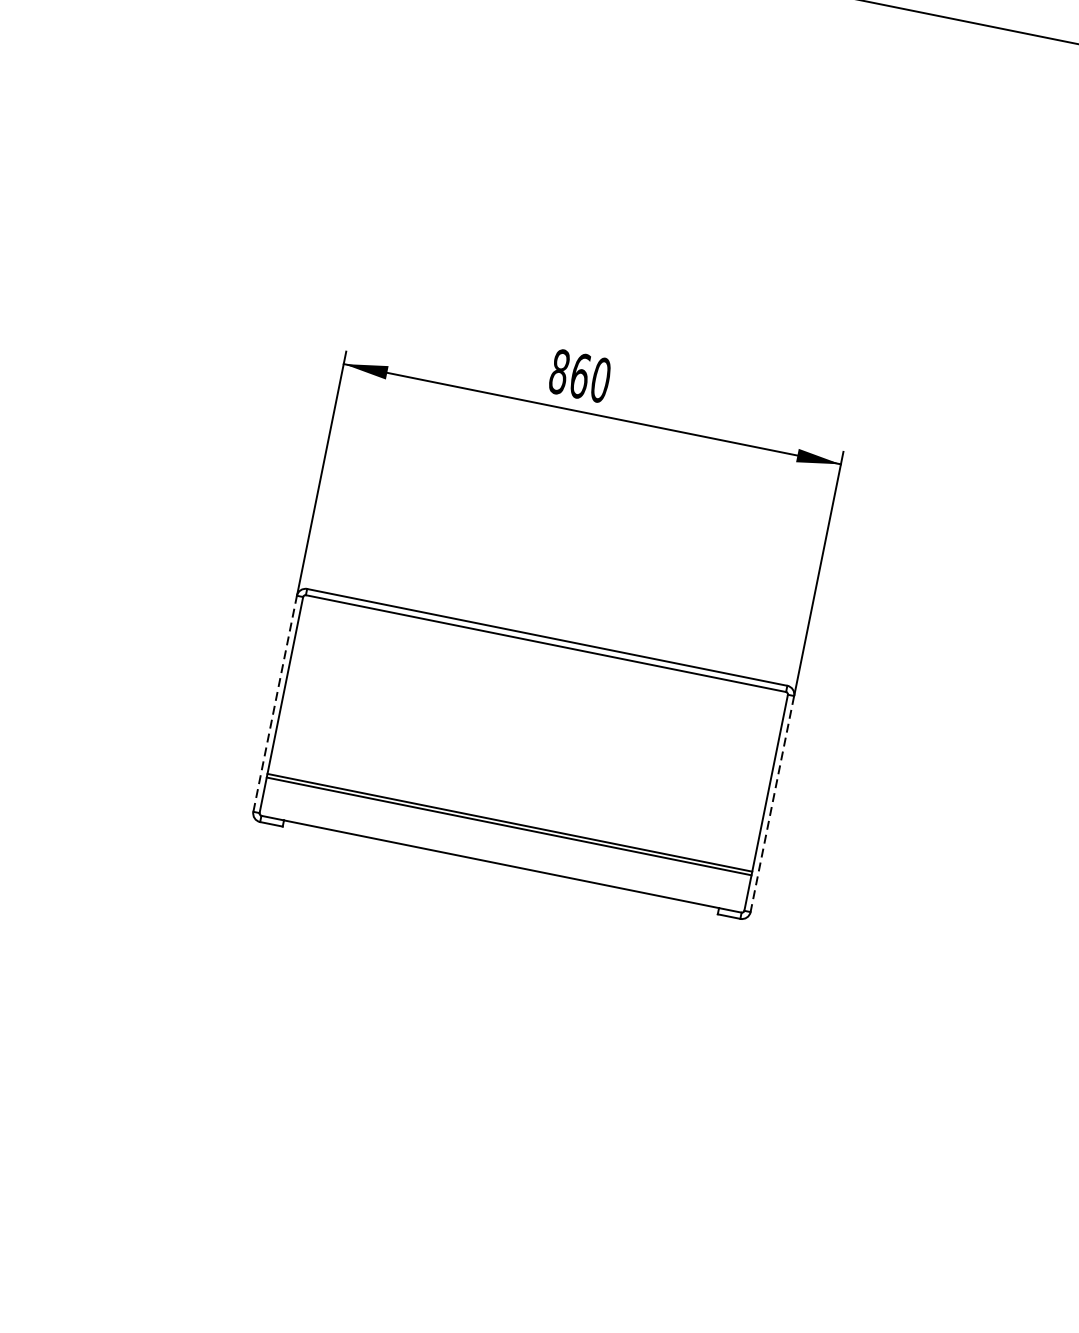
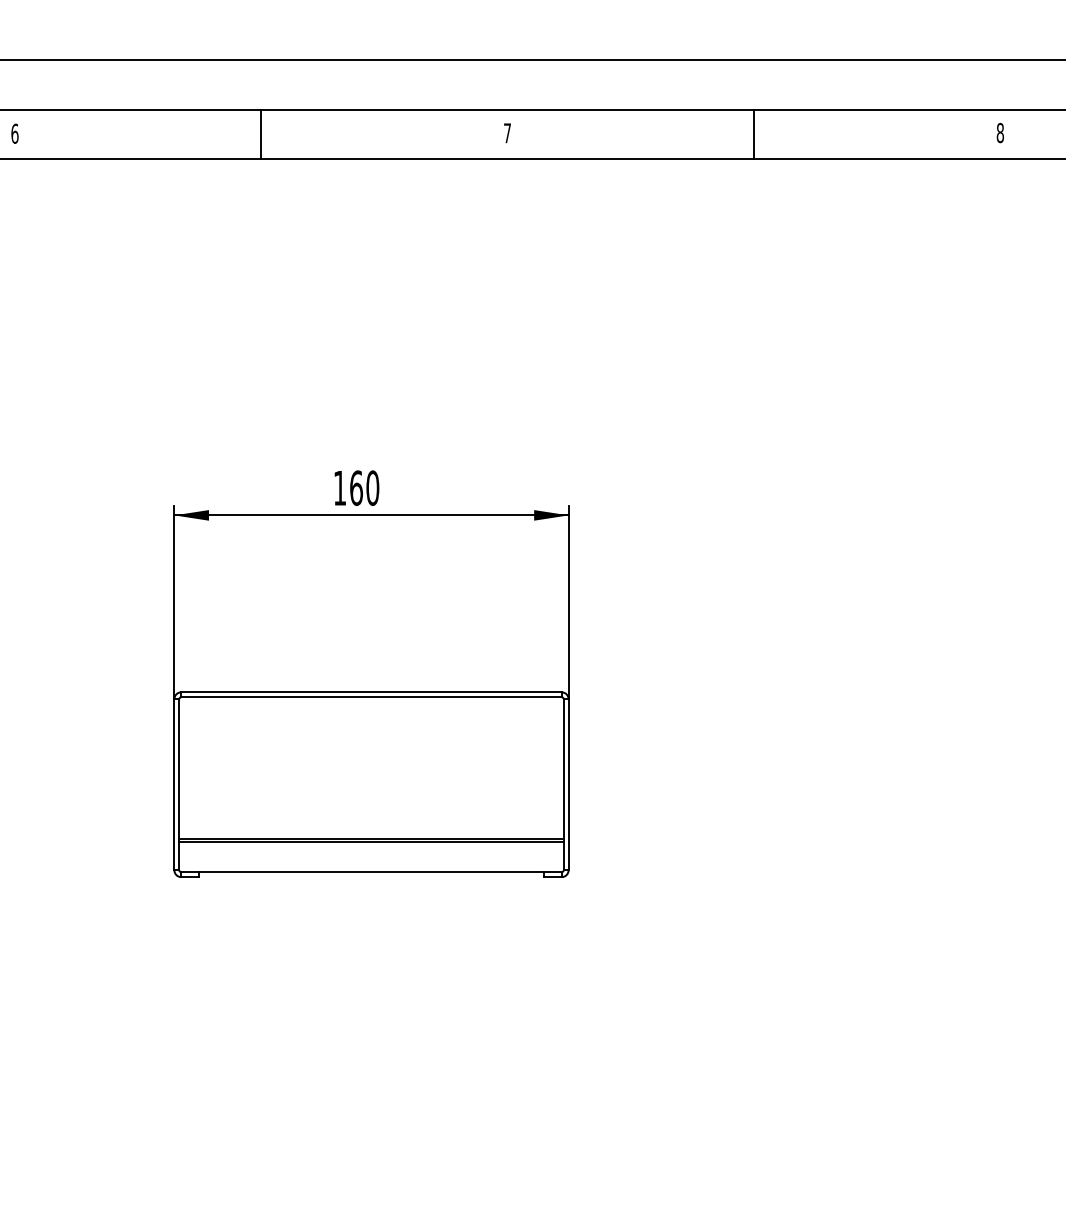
text: (558, 370) -> (339, 487), 860 -> 160
line: (275, 703) -> (174, 784), dashed -> solid
line: (772, 803) -> (568, 784), dashed -> solid

